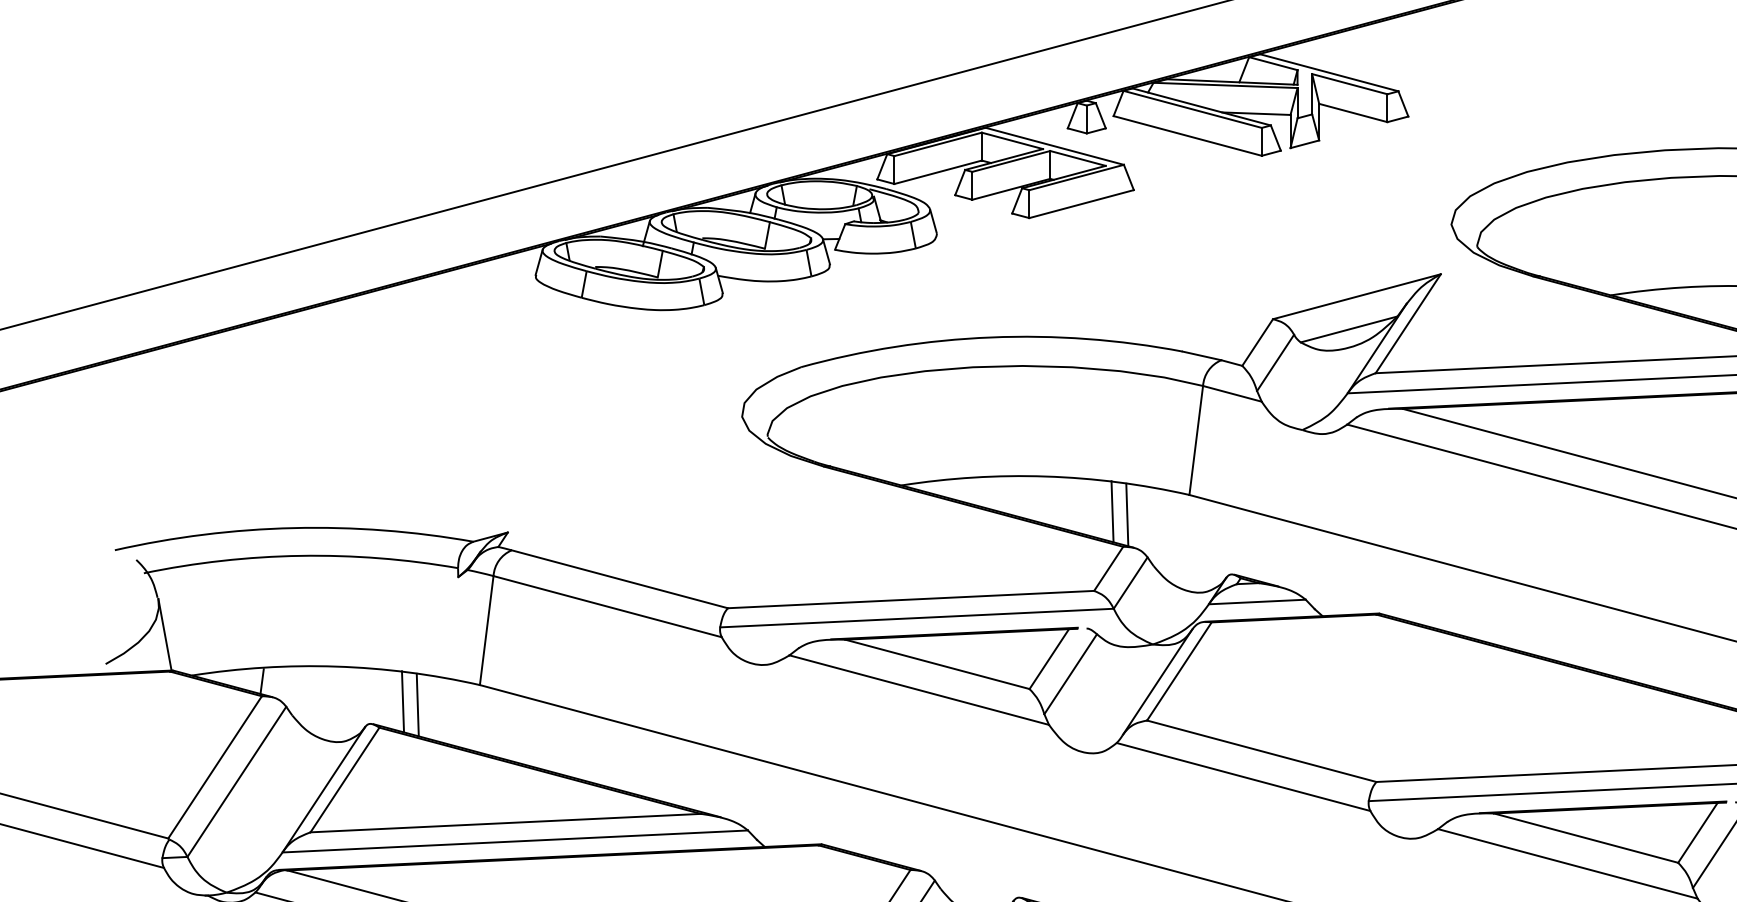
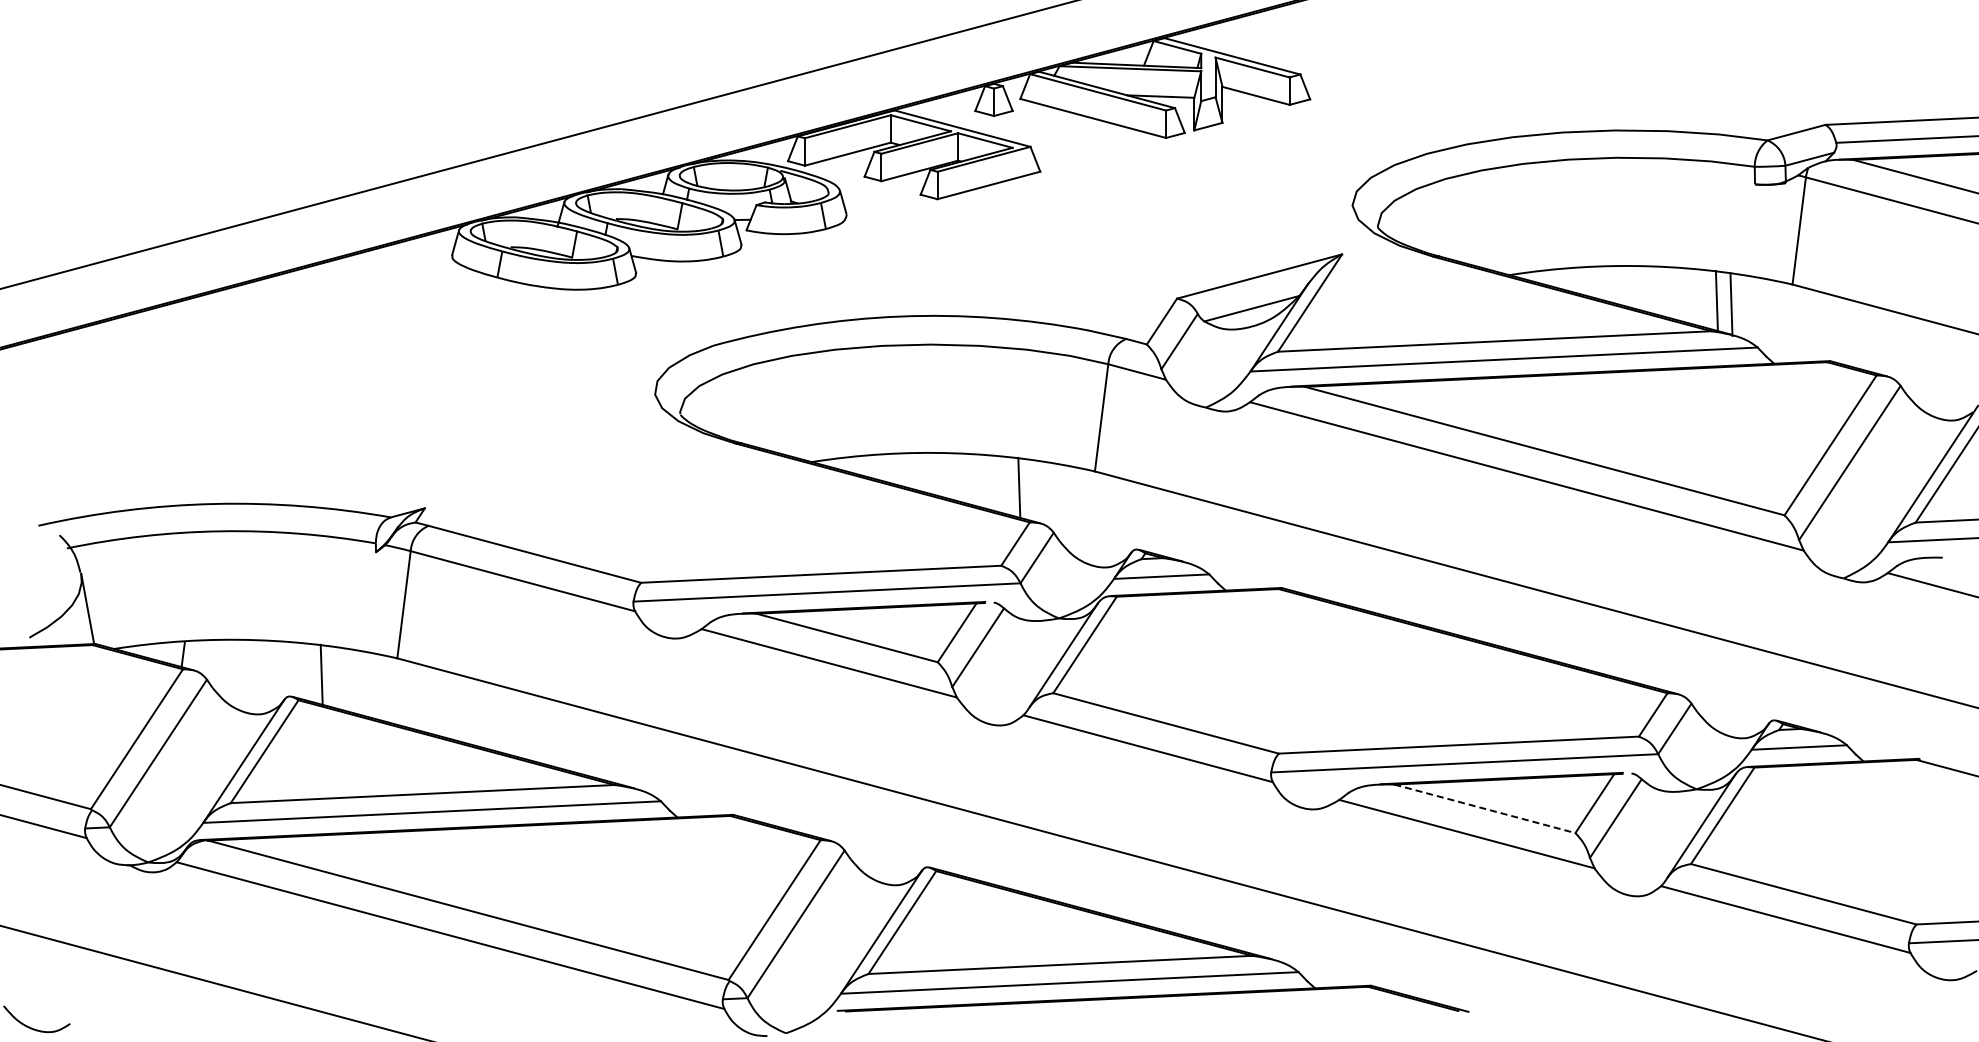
line: (1126, 514) -> (1033, 490), removed
line: (418, 704) -> (336, 677), removed
line: (1585, 837) -> (1484, 808), solid -> dashed

